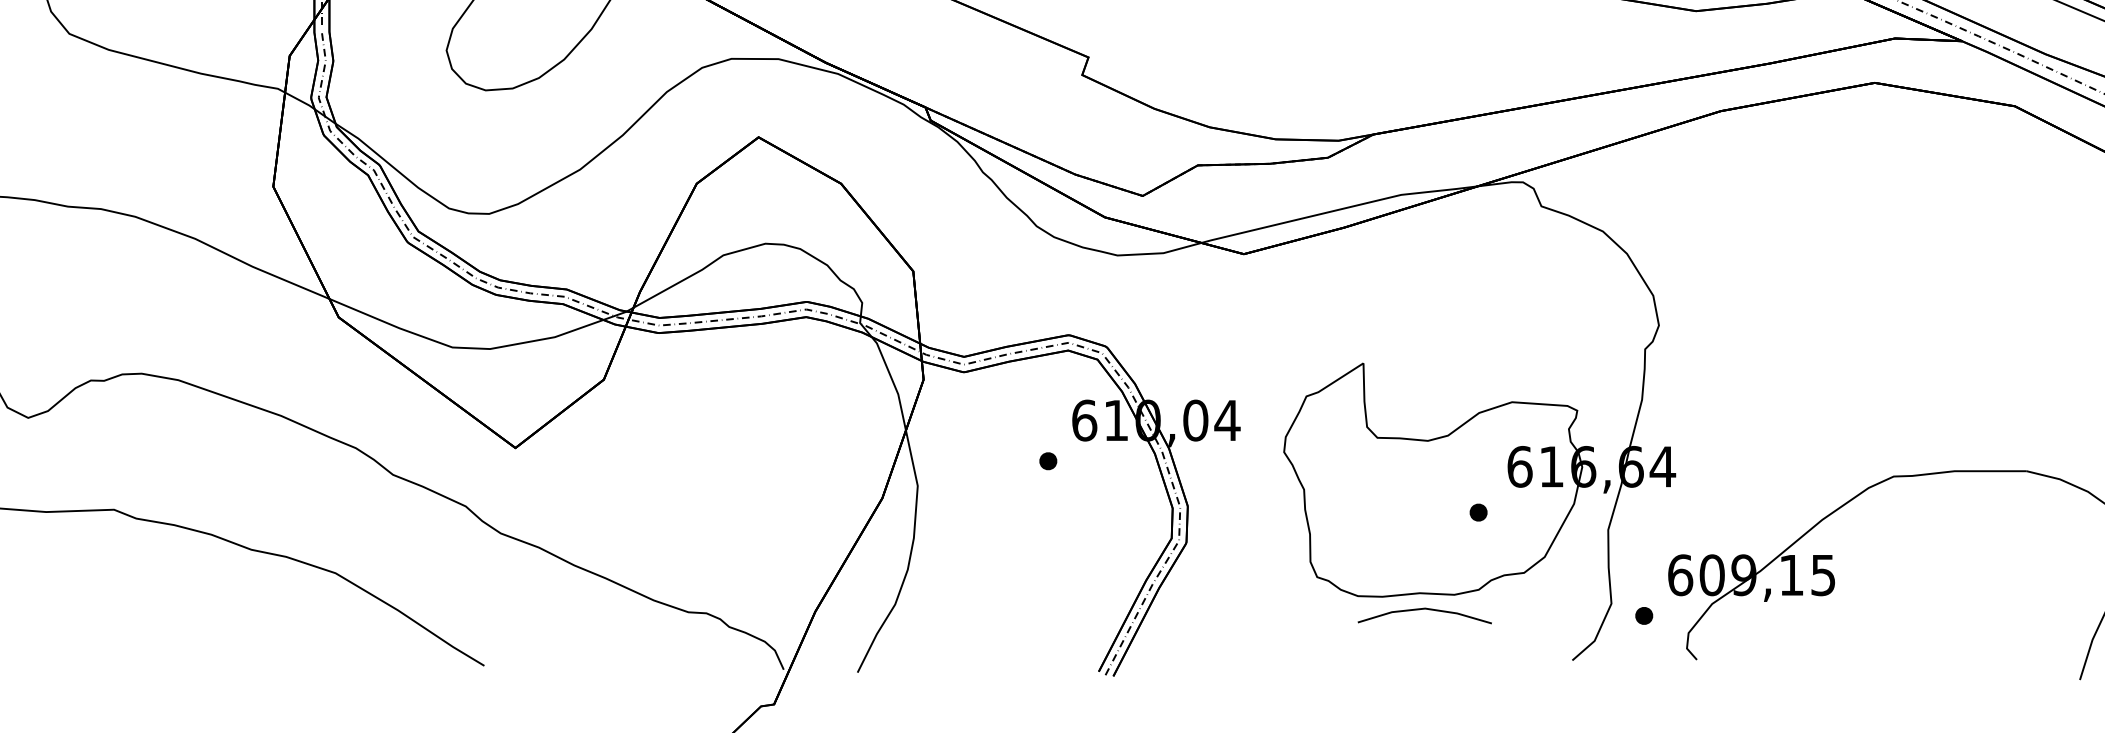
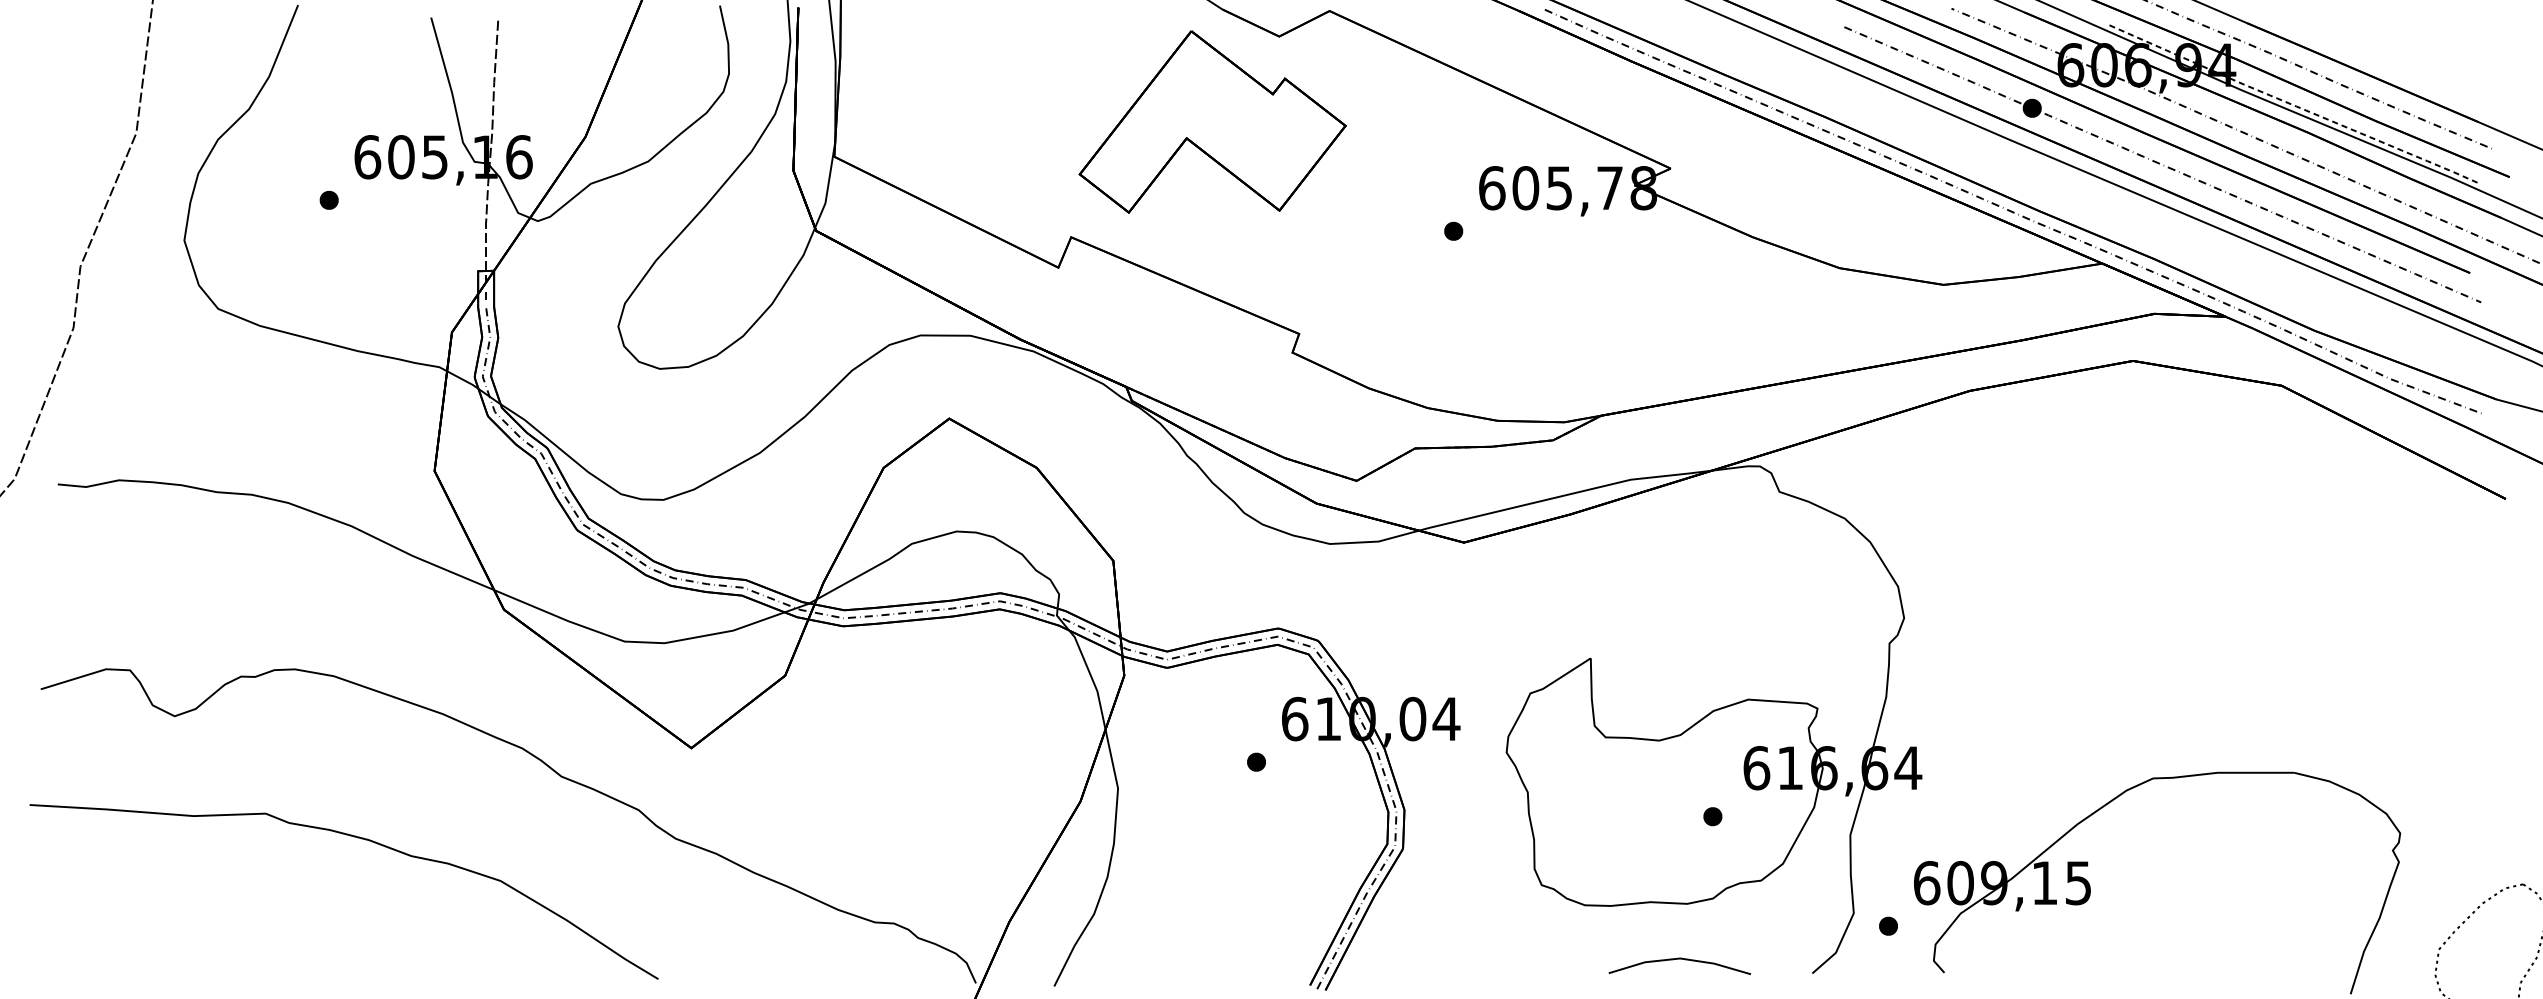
line: (1424, 609) -> (1679, 959), moved

